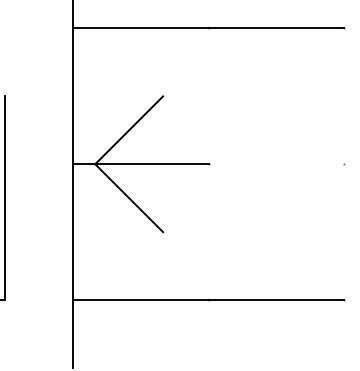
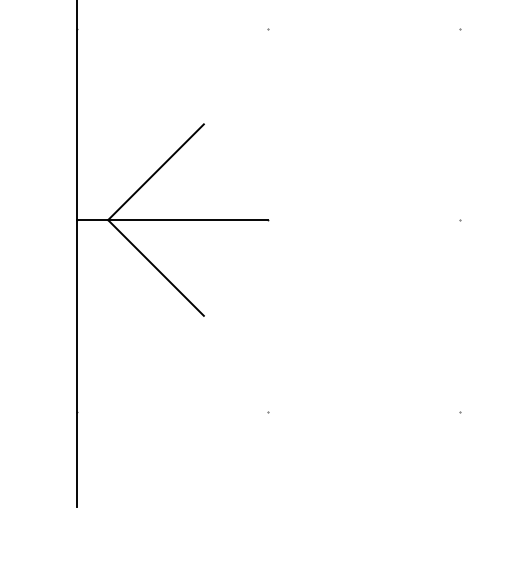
line: (208, 28) -> (267, 28), removed
line: (208, 299) -> (267, 411), removed

